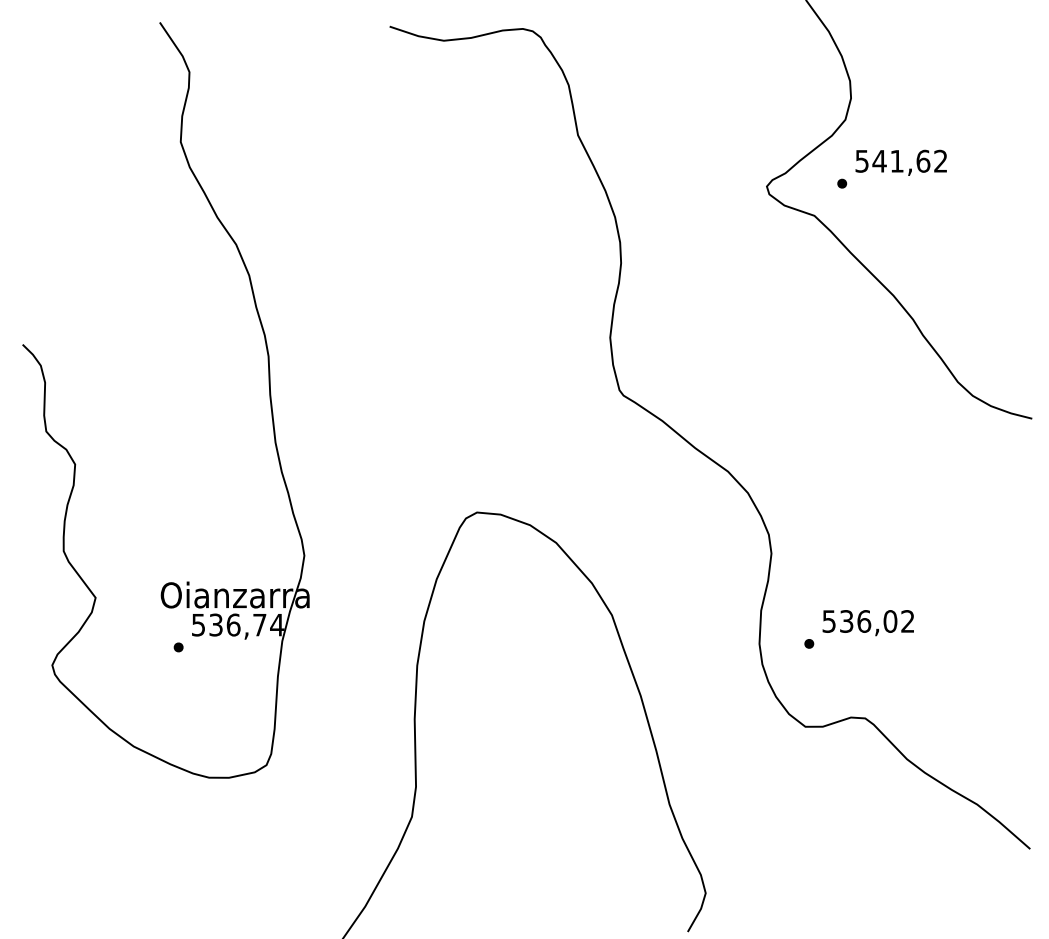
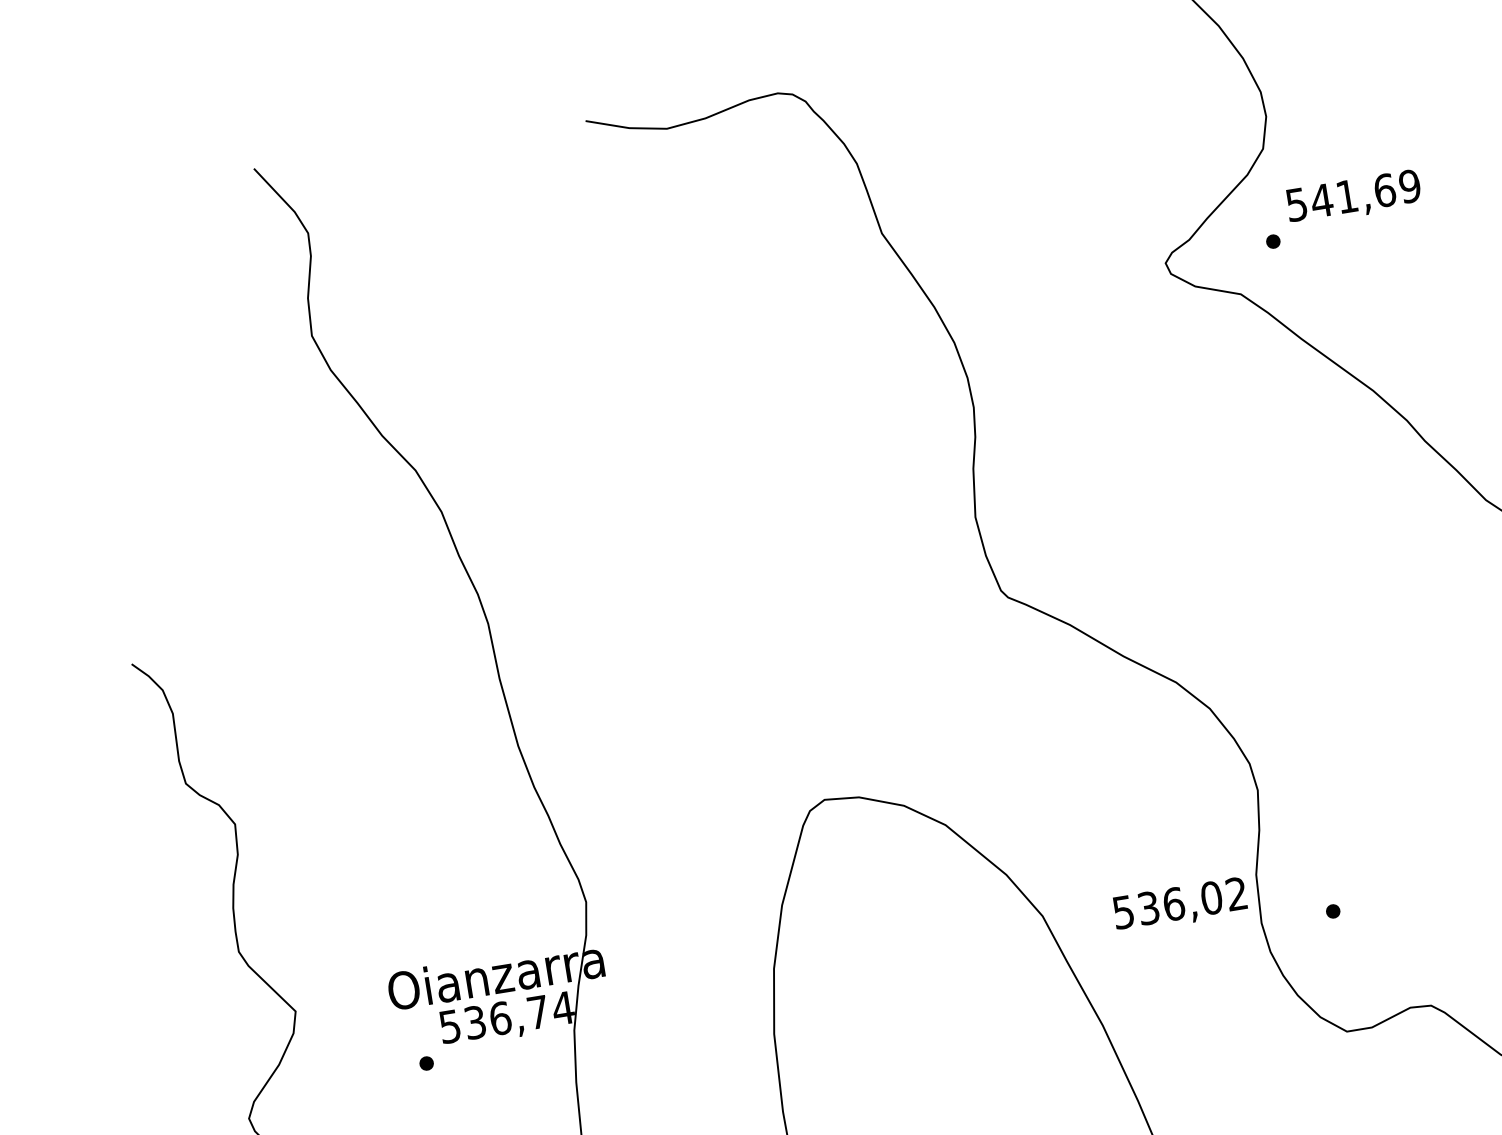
text: (940, 161) -> (1409, 186), 541,62 -> 541,69
text: (867, 623) -> (1179, 906), moved

